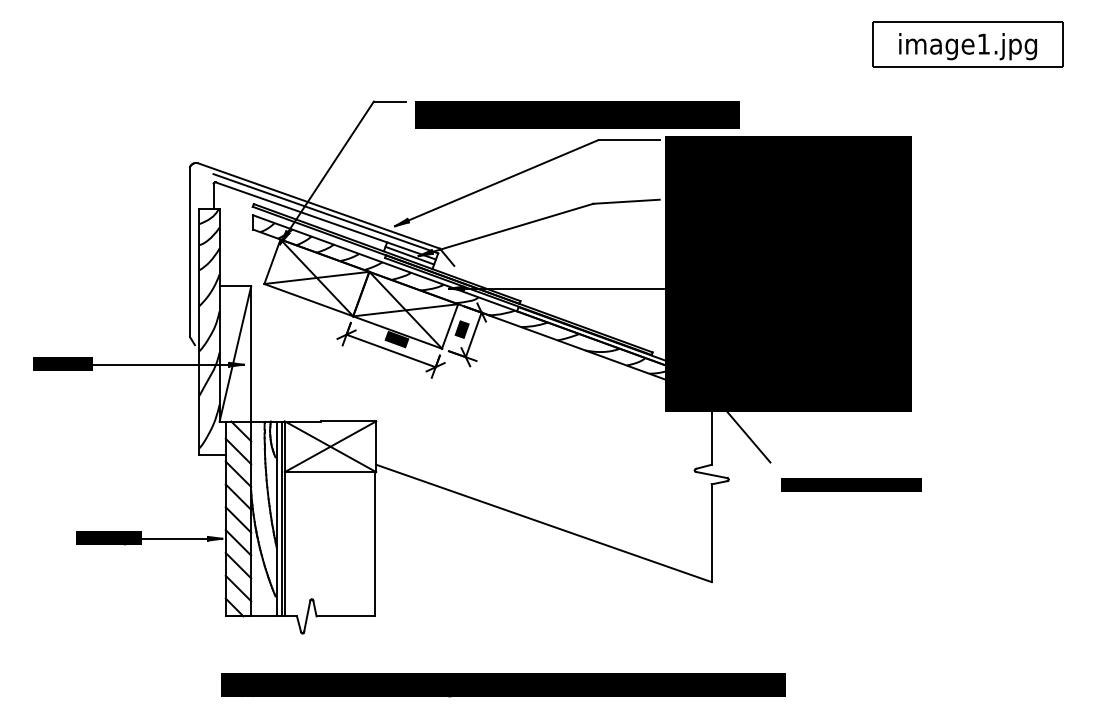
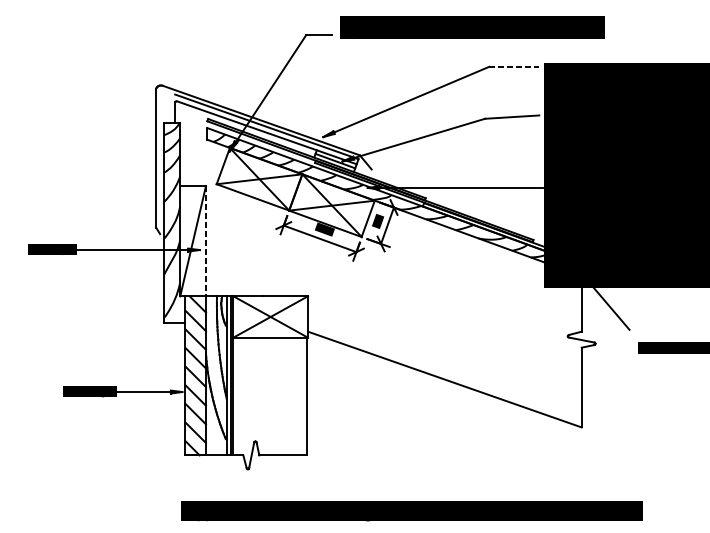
text: (577, 115) -> (472, 27), moved
line: (629, 140) -> (514, 67), solid -> dashed
line: (251, 353) -> (206, 240), solid -> dashed

